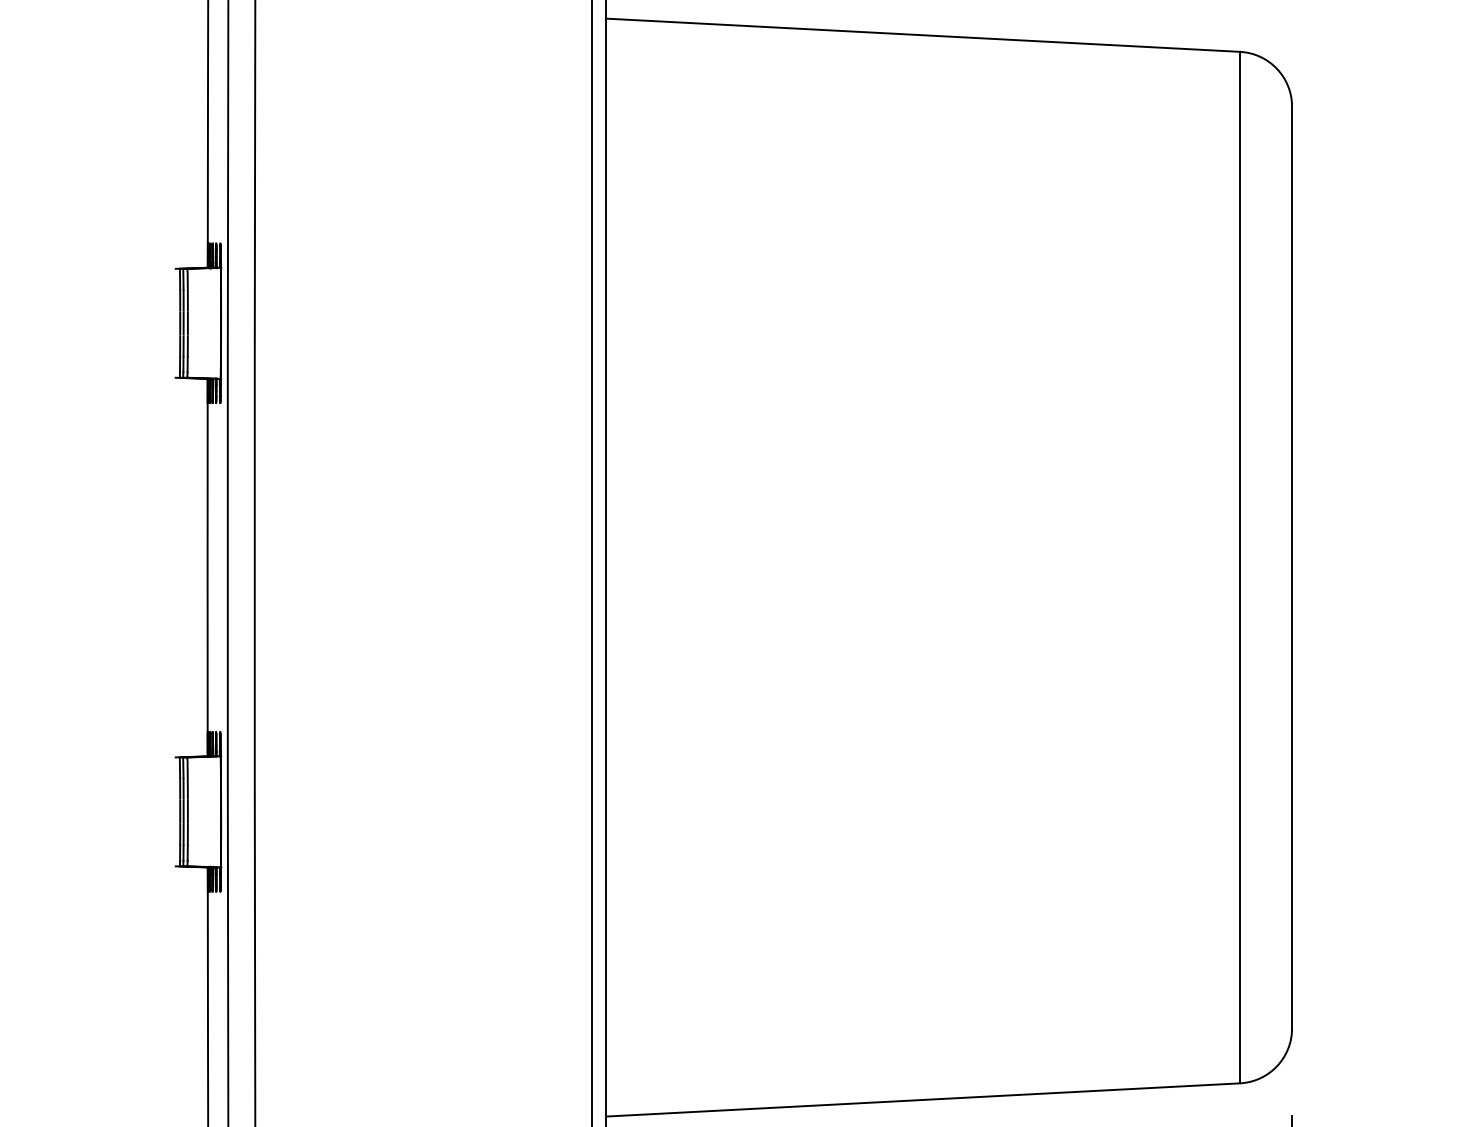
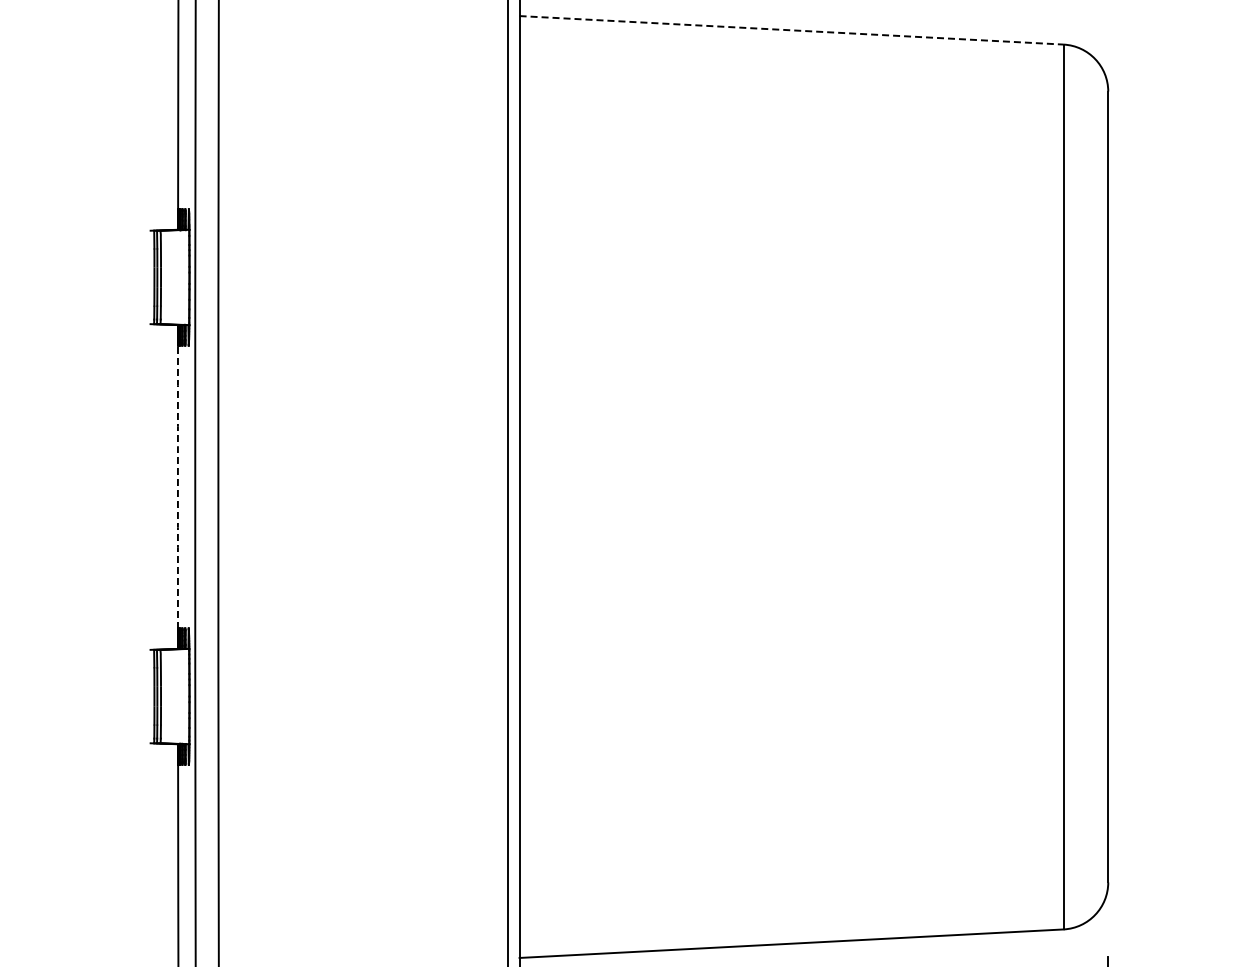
line: (924, 35) -> (792, 30), solid -> dashed
arc: (207, 568) -> (177, 487), solid -> dashed

